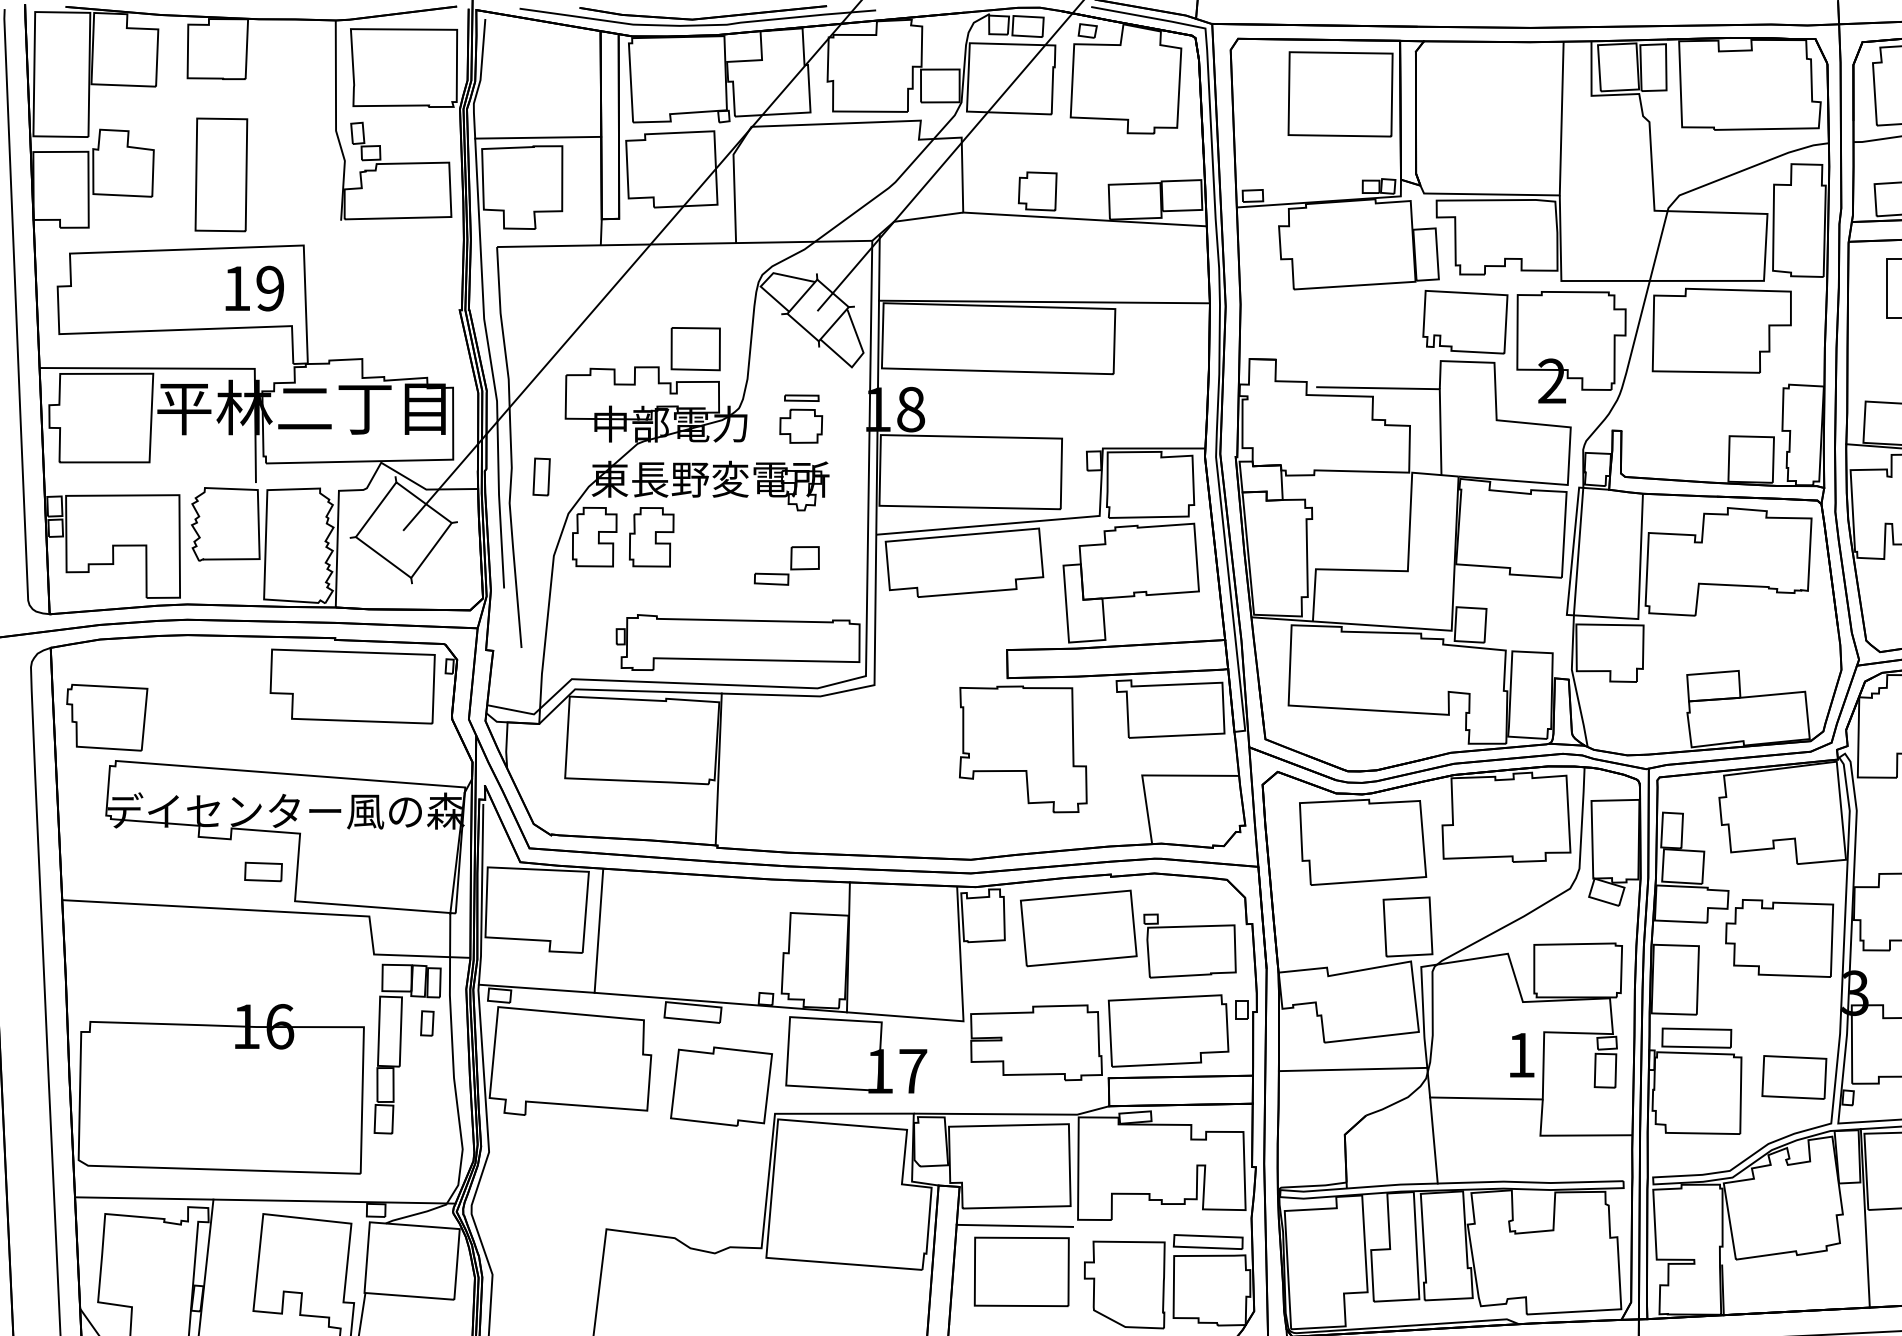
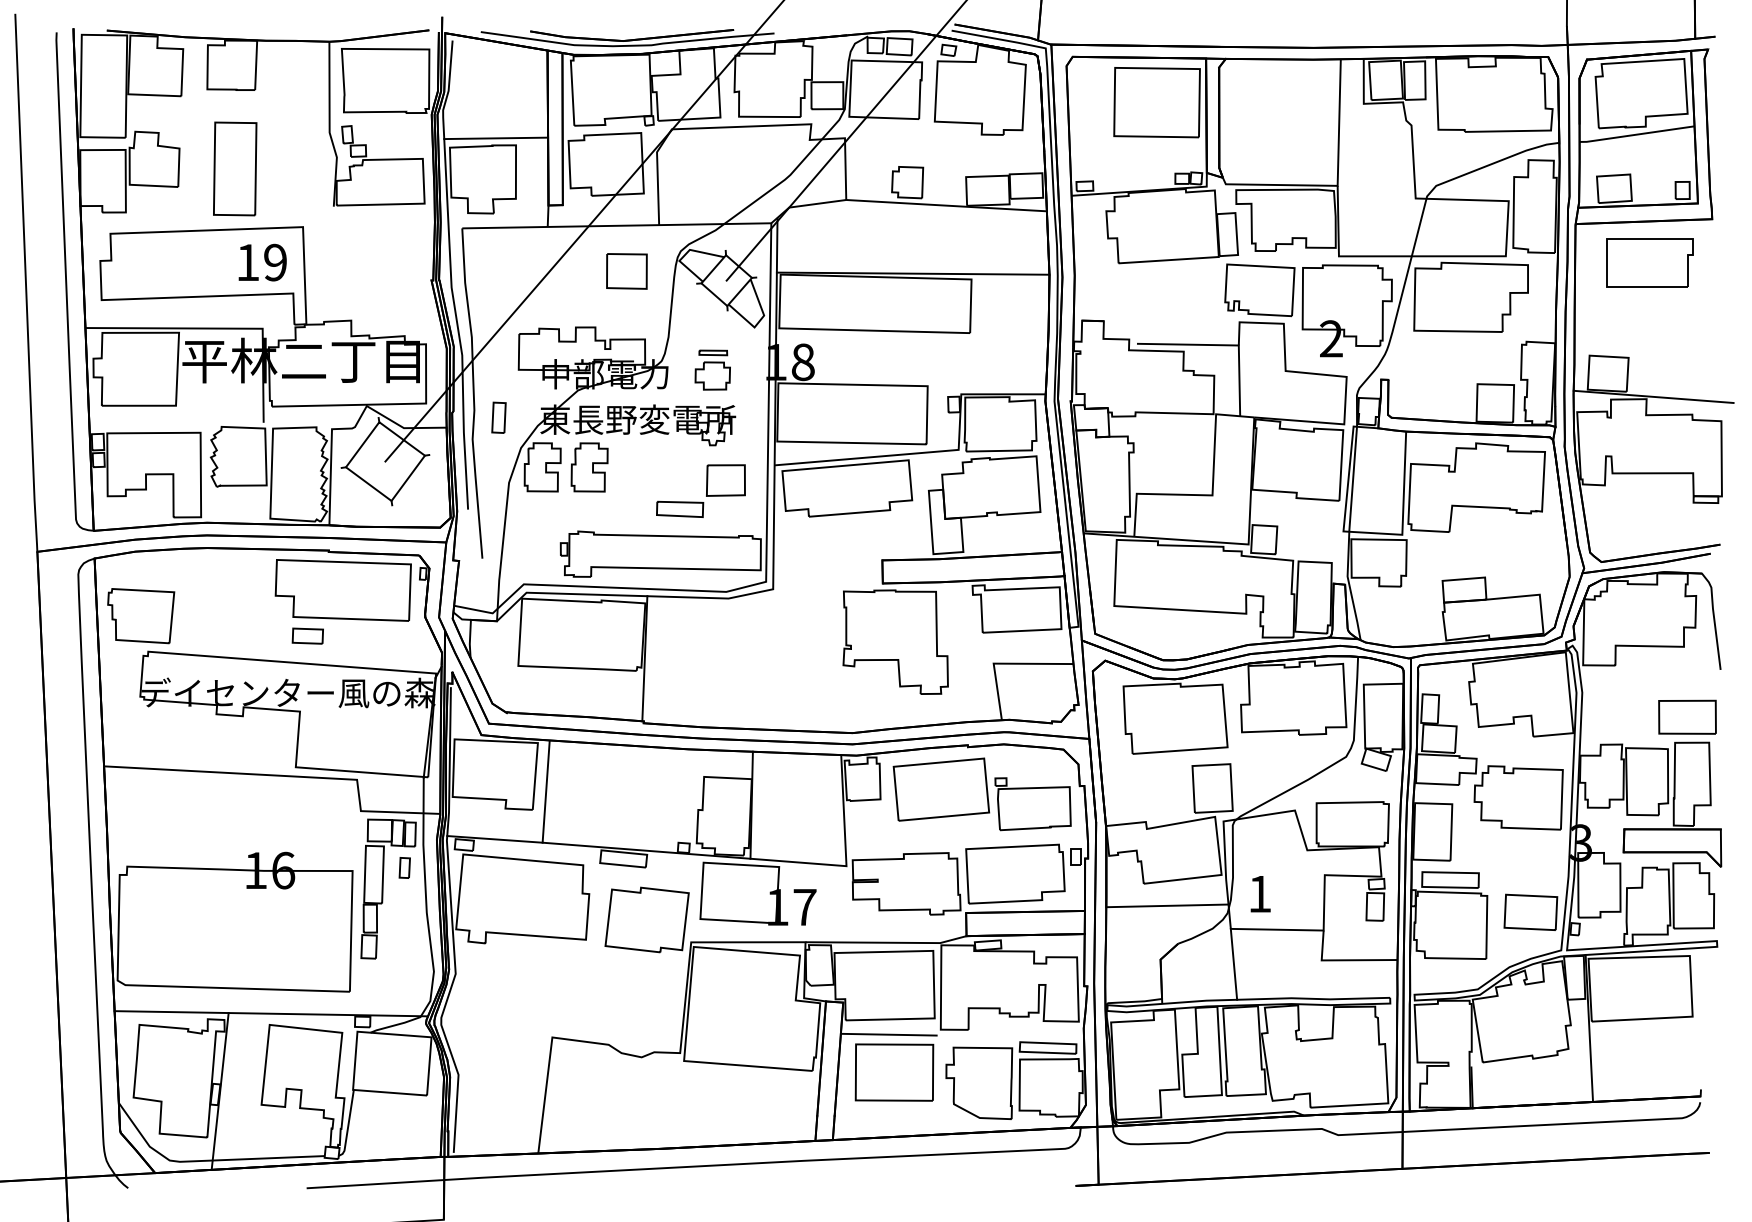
part: (695, 349) -> (626, 271), moved
part: (786, 565) -> (700, 490), size x1.67
part: (263, 871) -> (307, 635), moved
text: (1521, 1055) -> (1260, 894), moved

